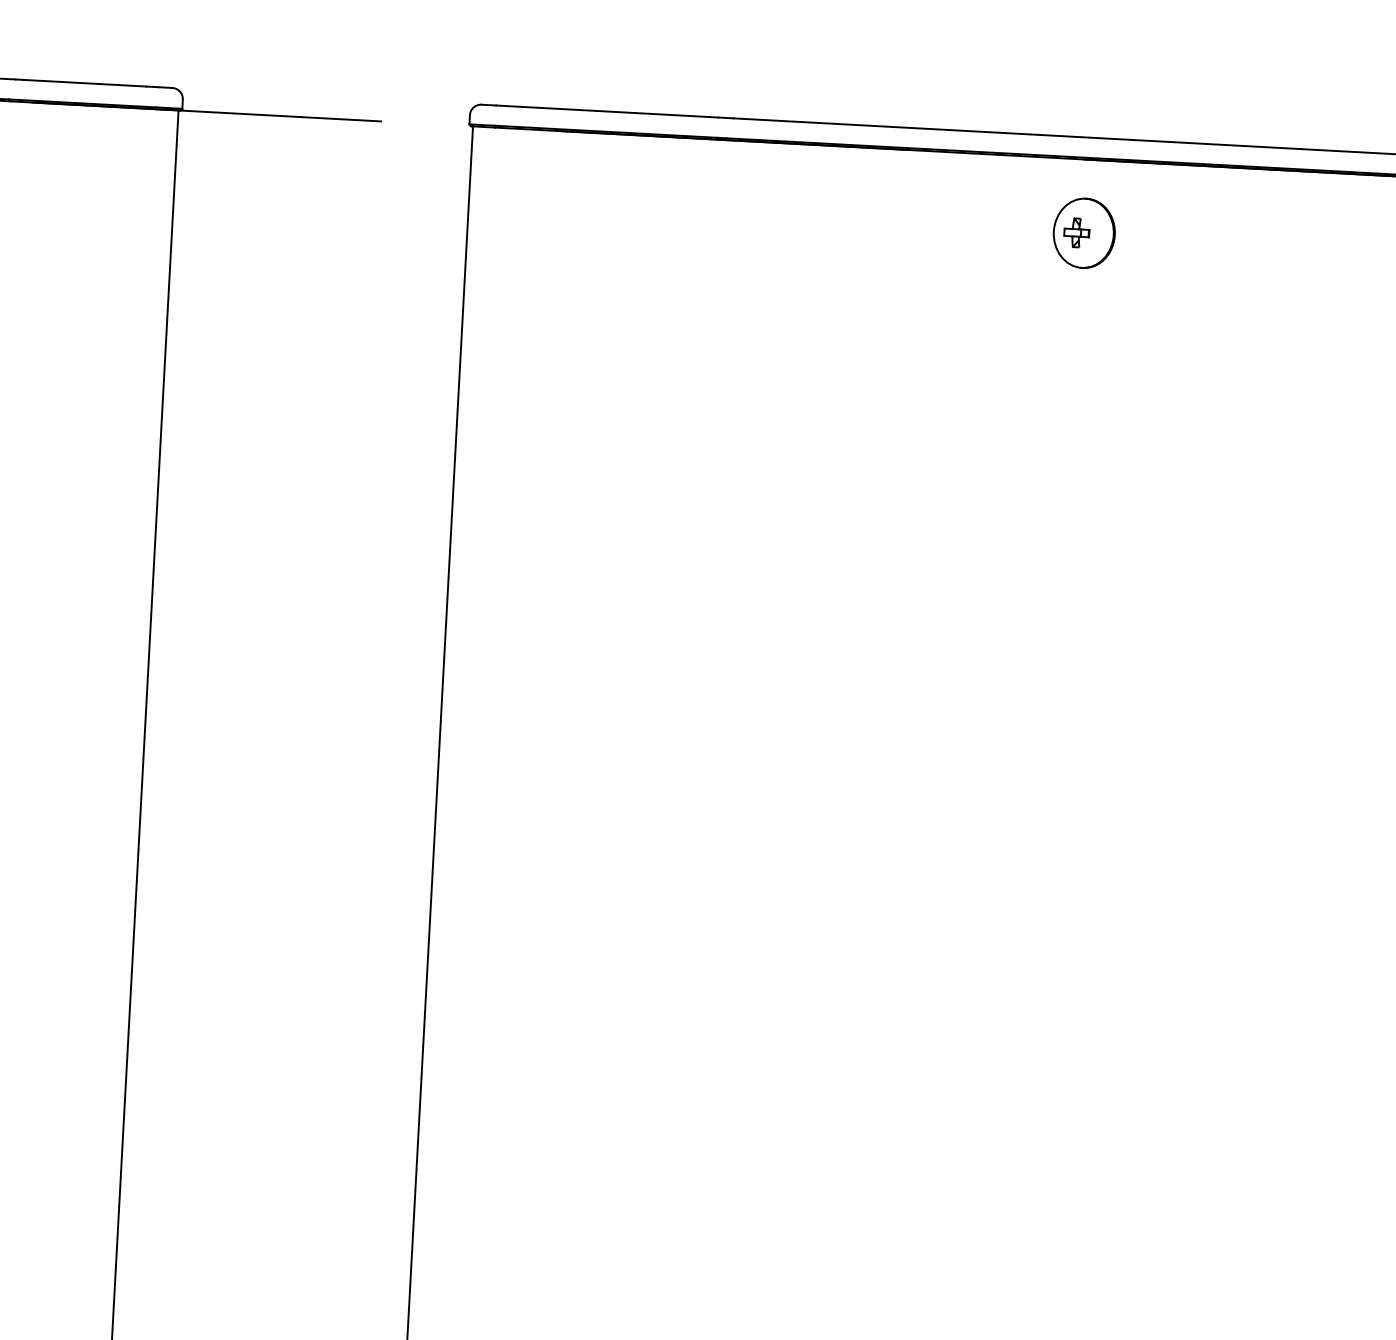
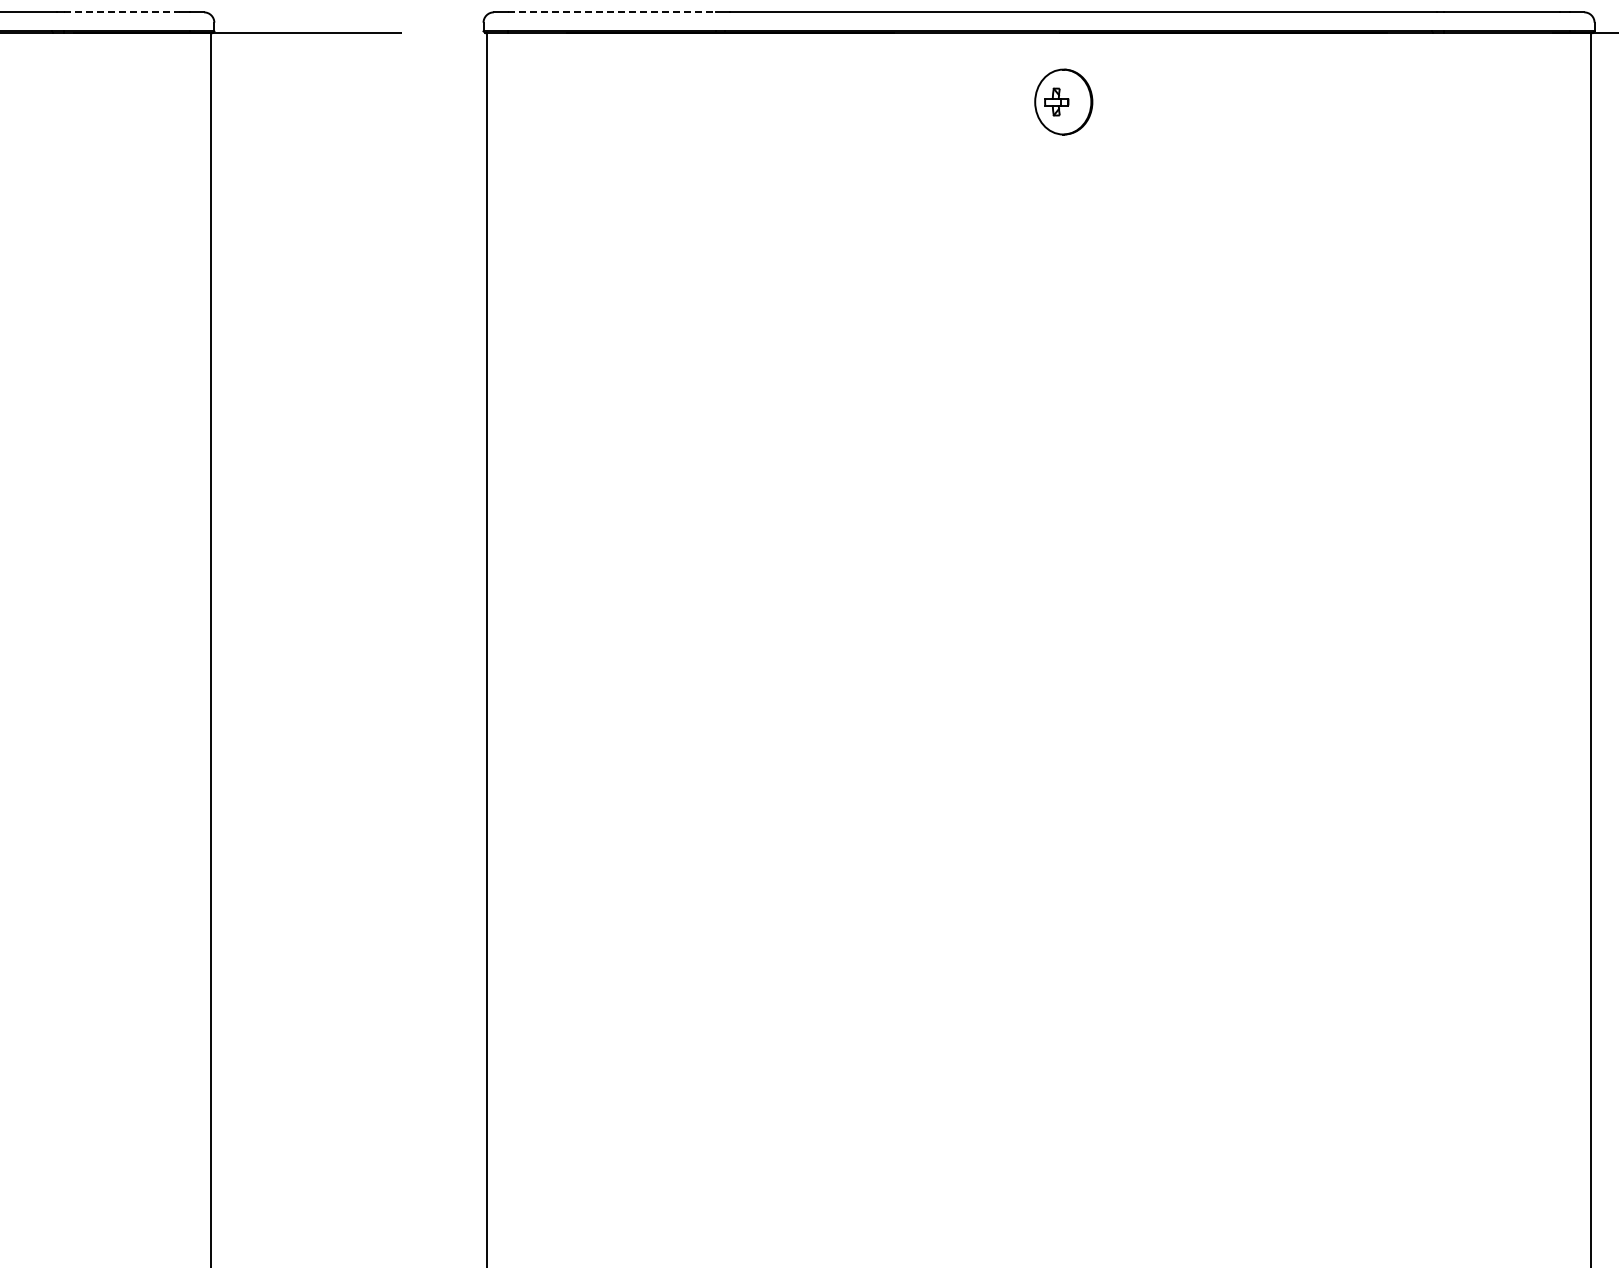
line: (85, 83) -> (122, 12), solid -> dashed
line: (608, 111) -> (612, 12), solid -> dashed

